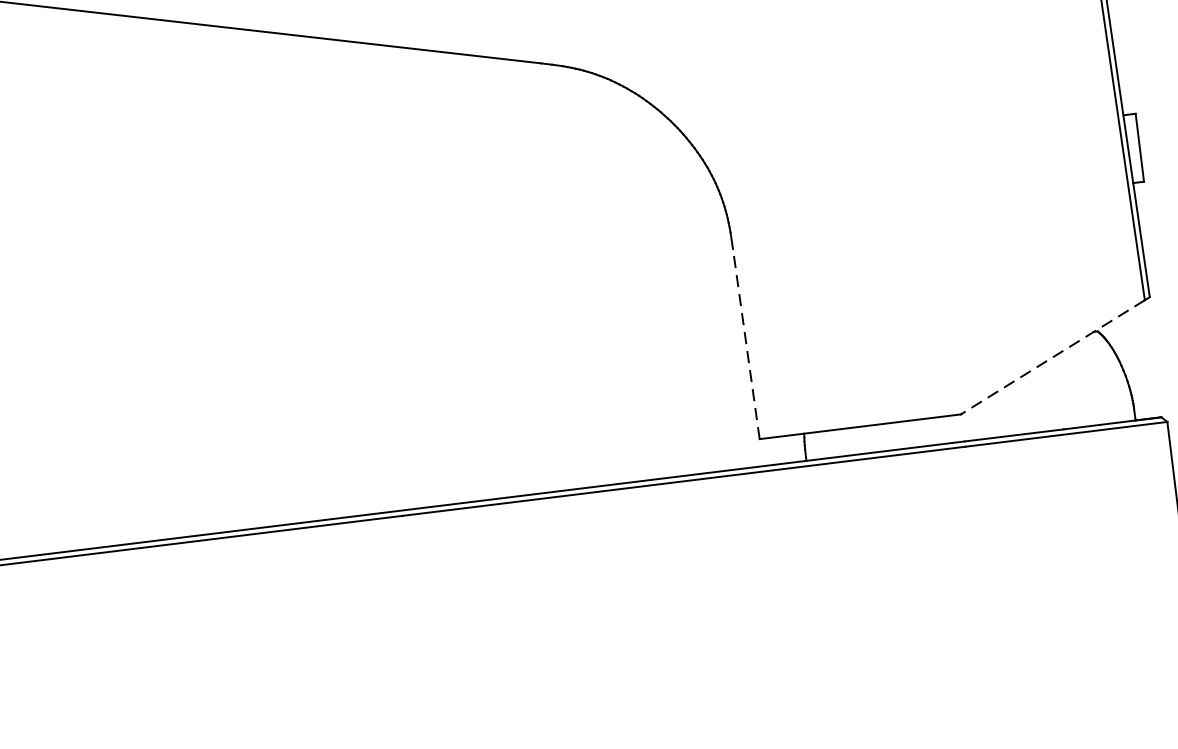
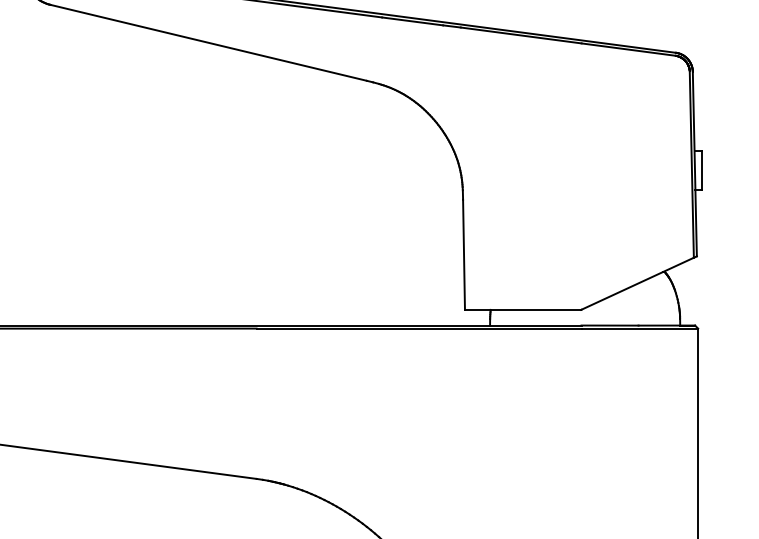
line: (747, 343) -> (464, 254), dashed -> solid
line: (1052, 356) -> (637, 283), dashed -> solid

